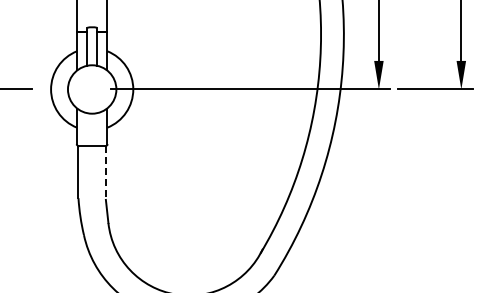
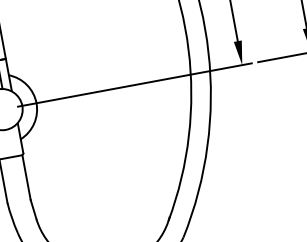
line: (105, 173) -> (26, 177), dashed -> solid

